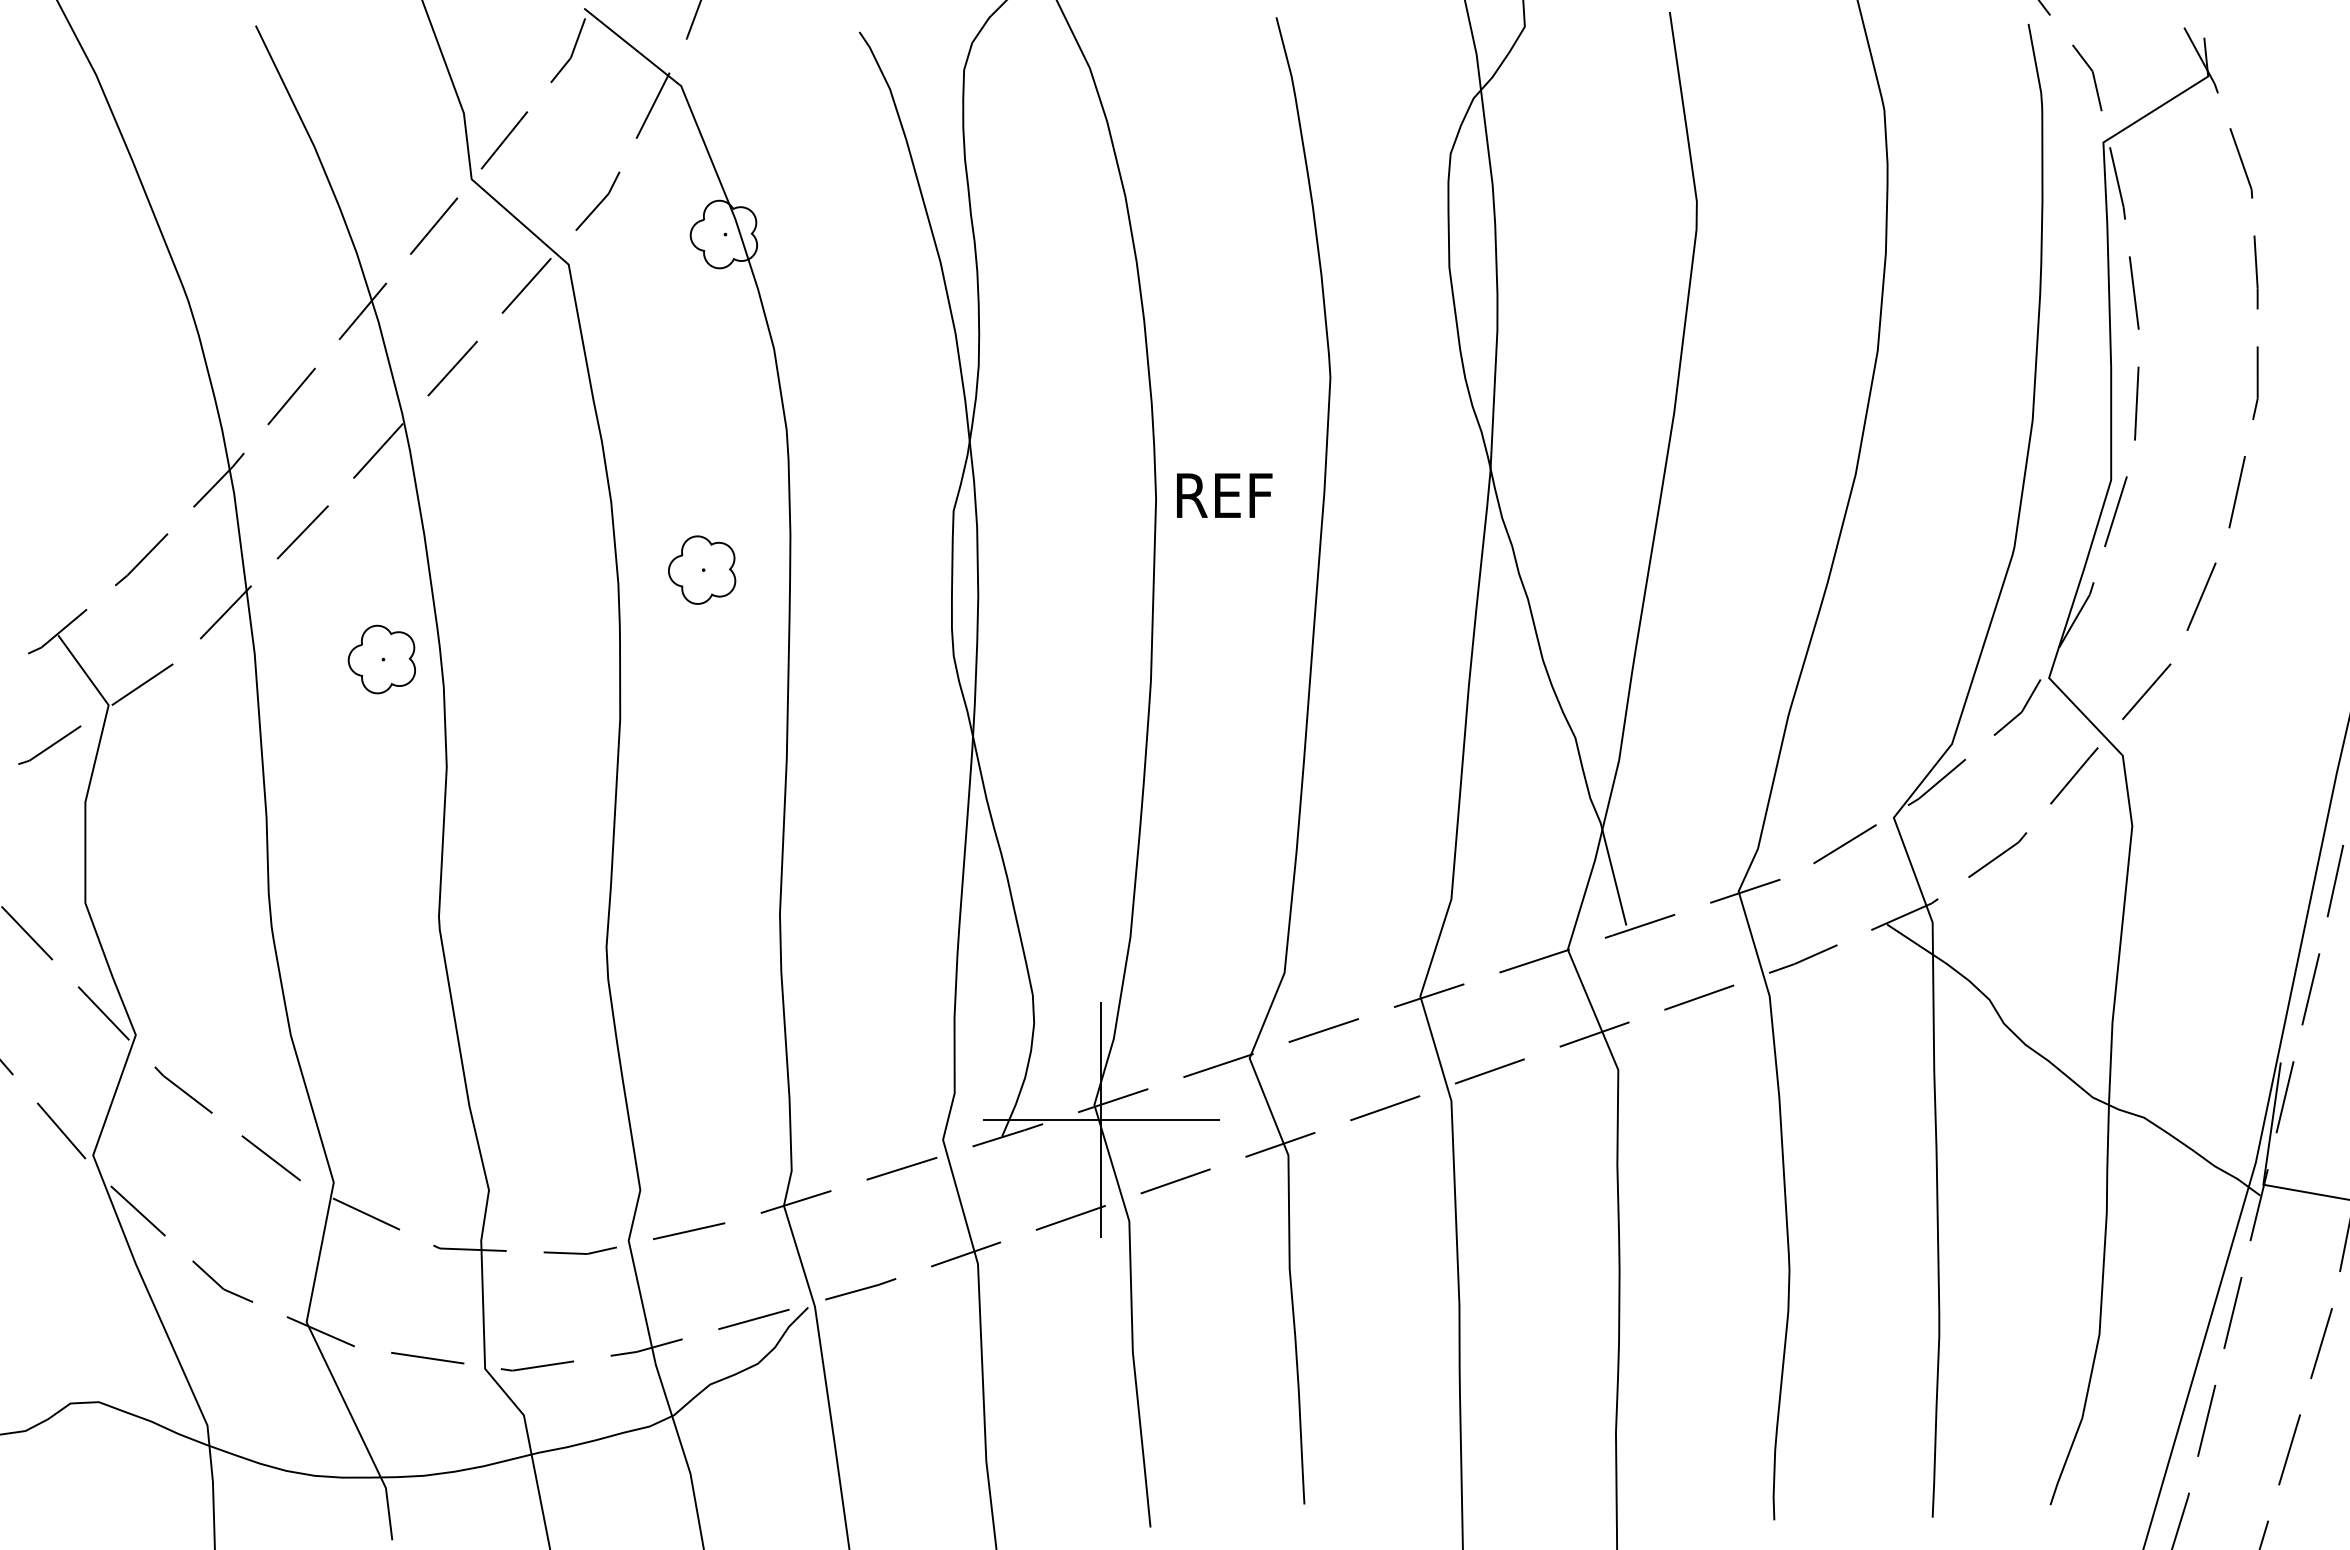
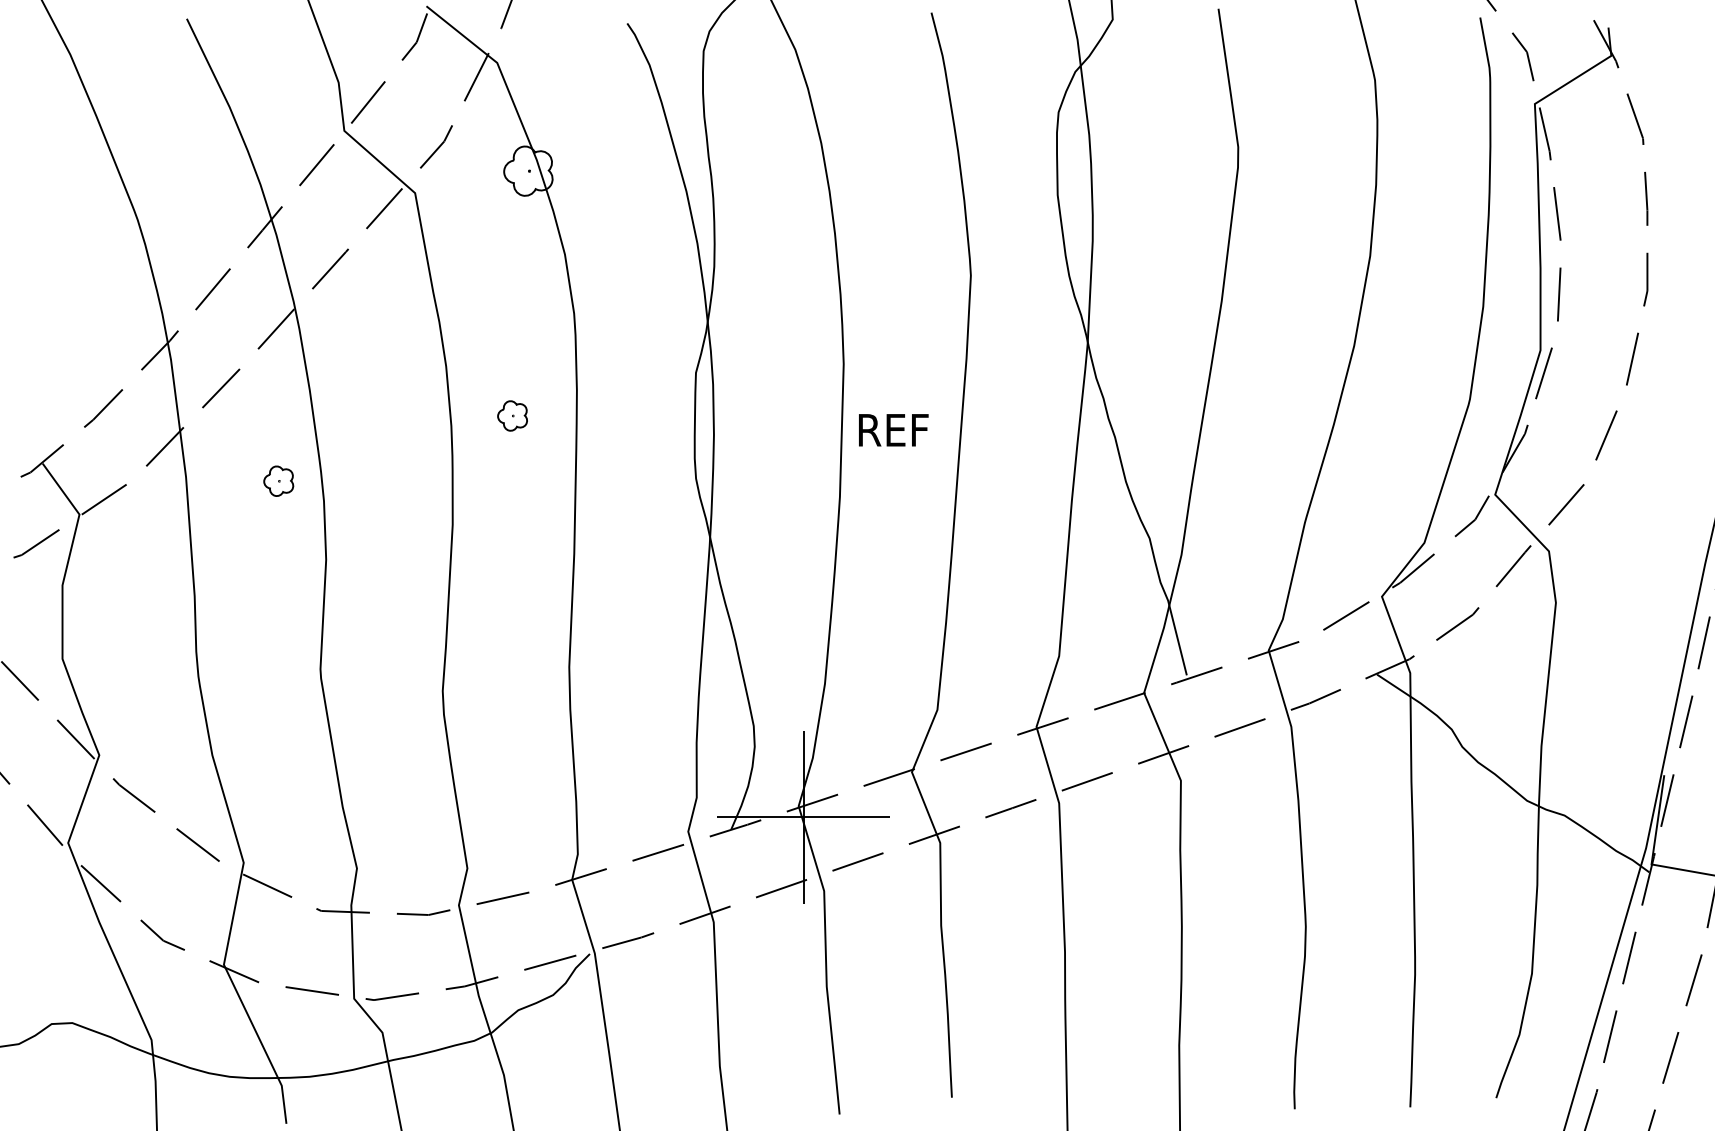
text: (1224, 495) -> (893, 430), moved
part: (702, 569) -> (512, 415), size x0.6
part: (381, 659) -> (278, 481), size x0.6

